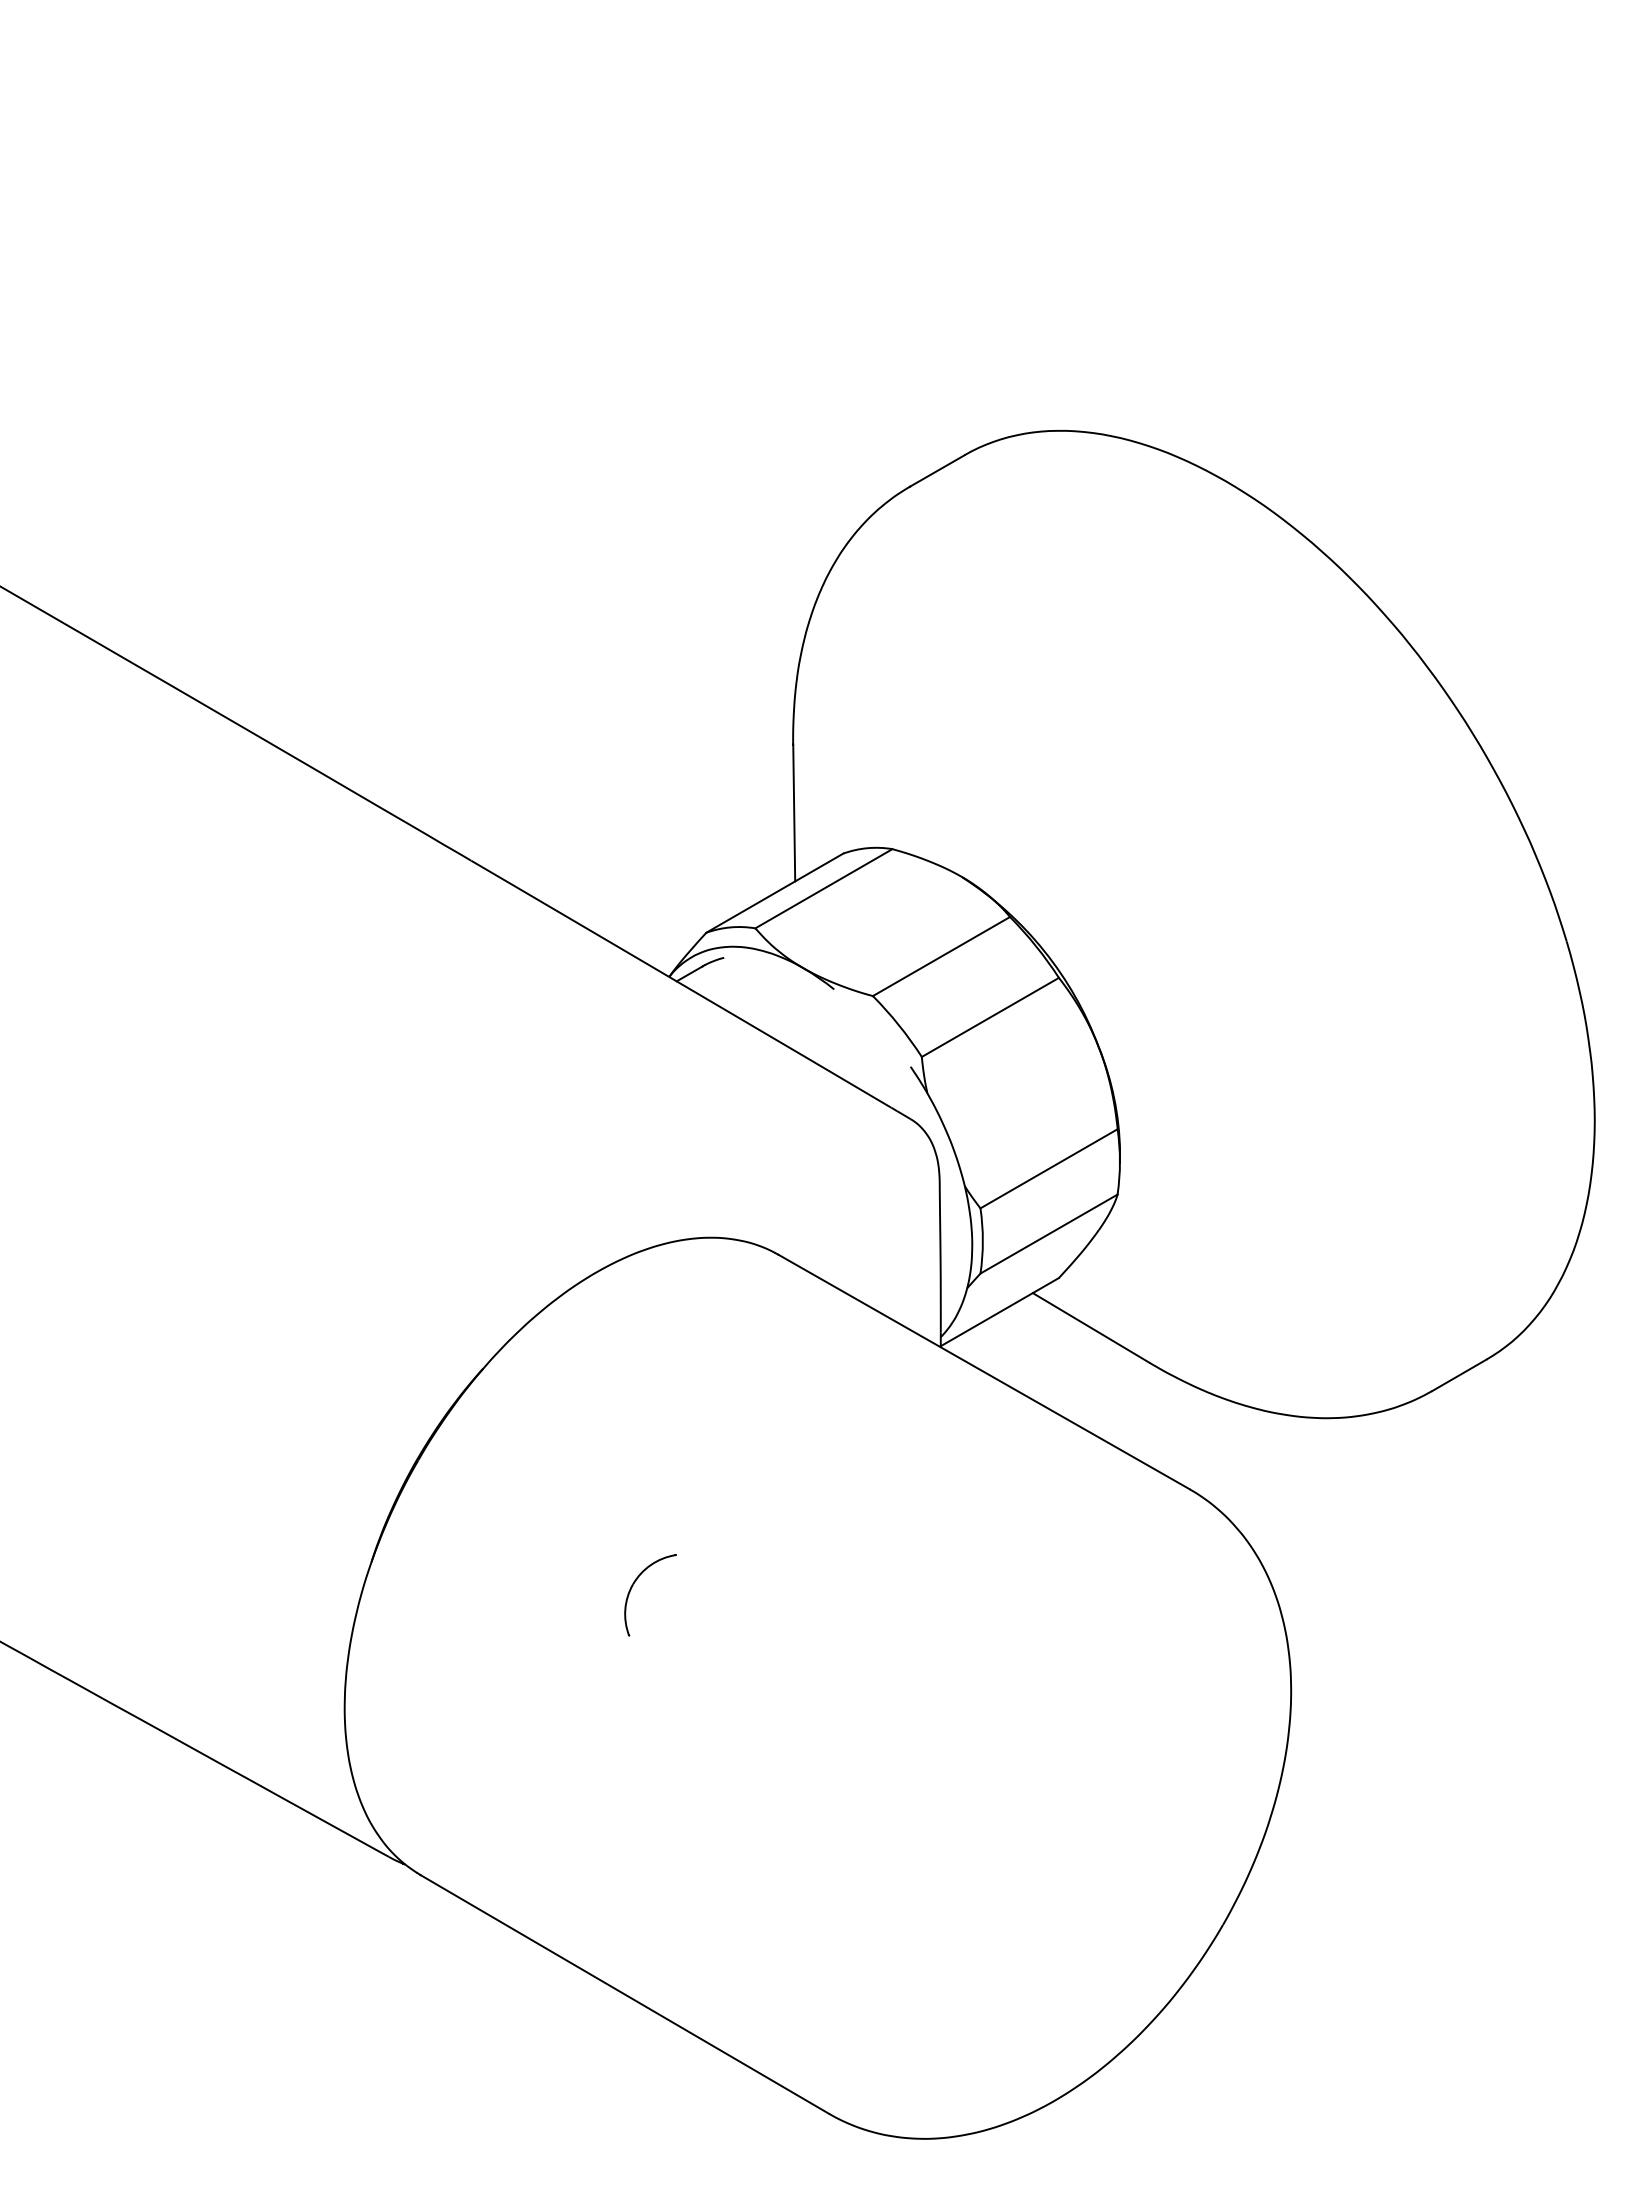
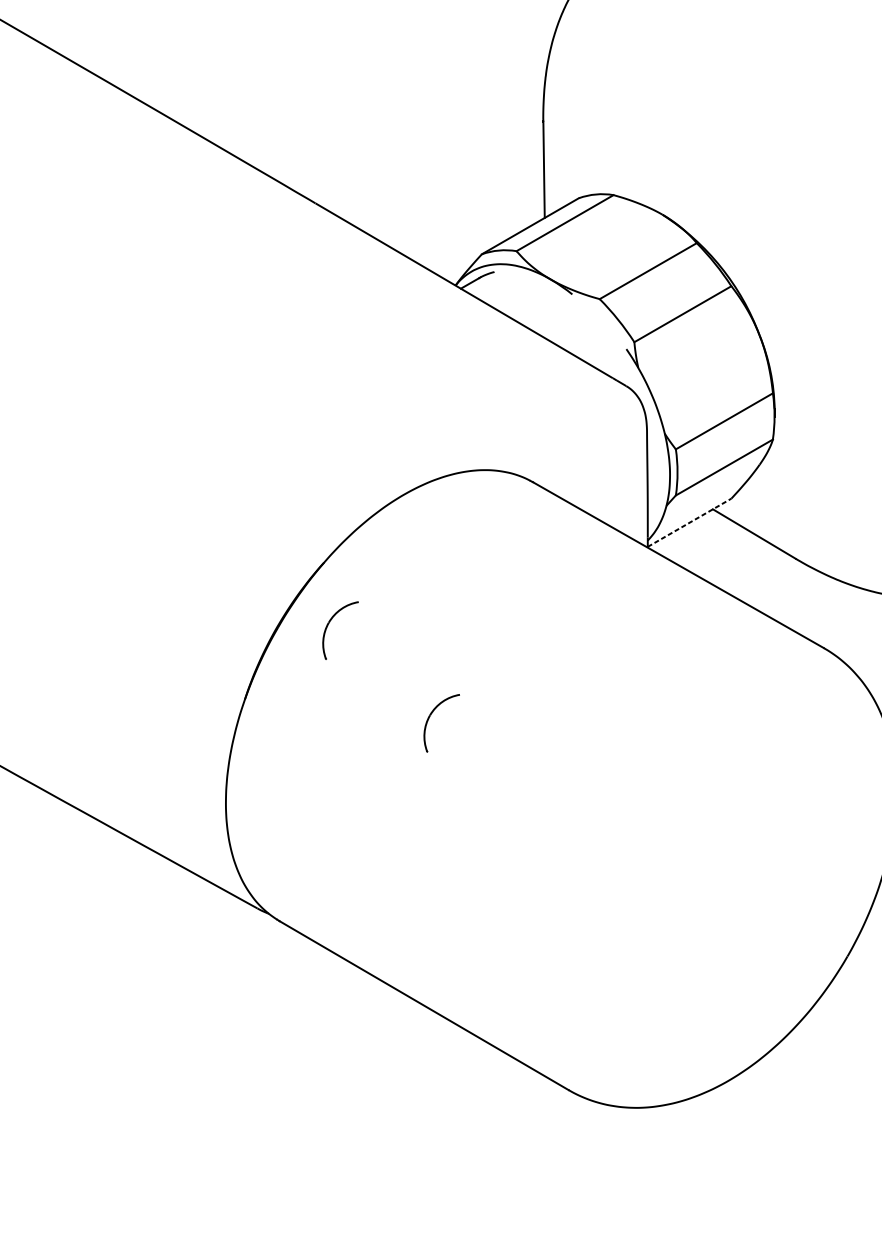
line: (1000, 1311) -> (690, 522), solid -> dashed
part: (491, 1453) -> (329, 622), added

